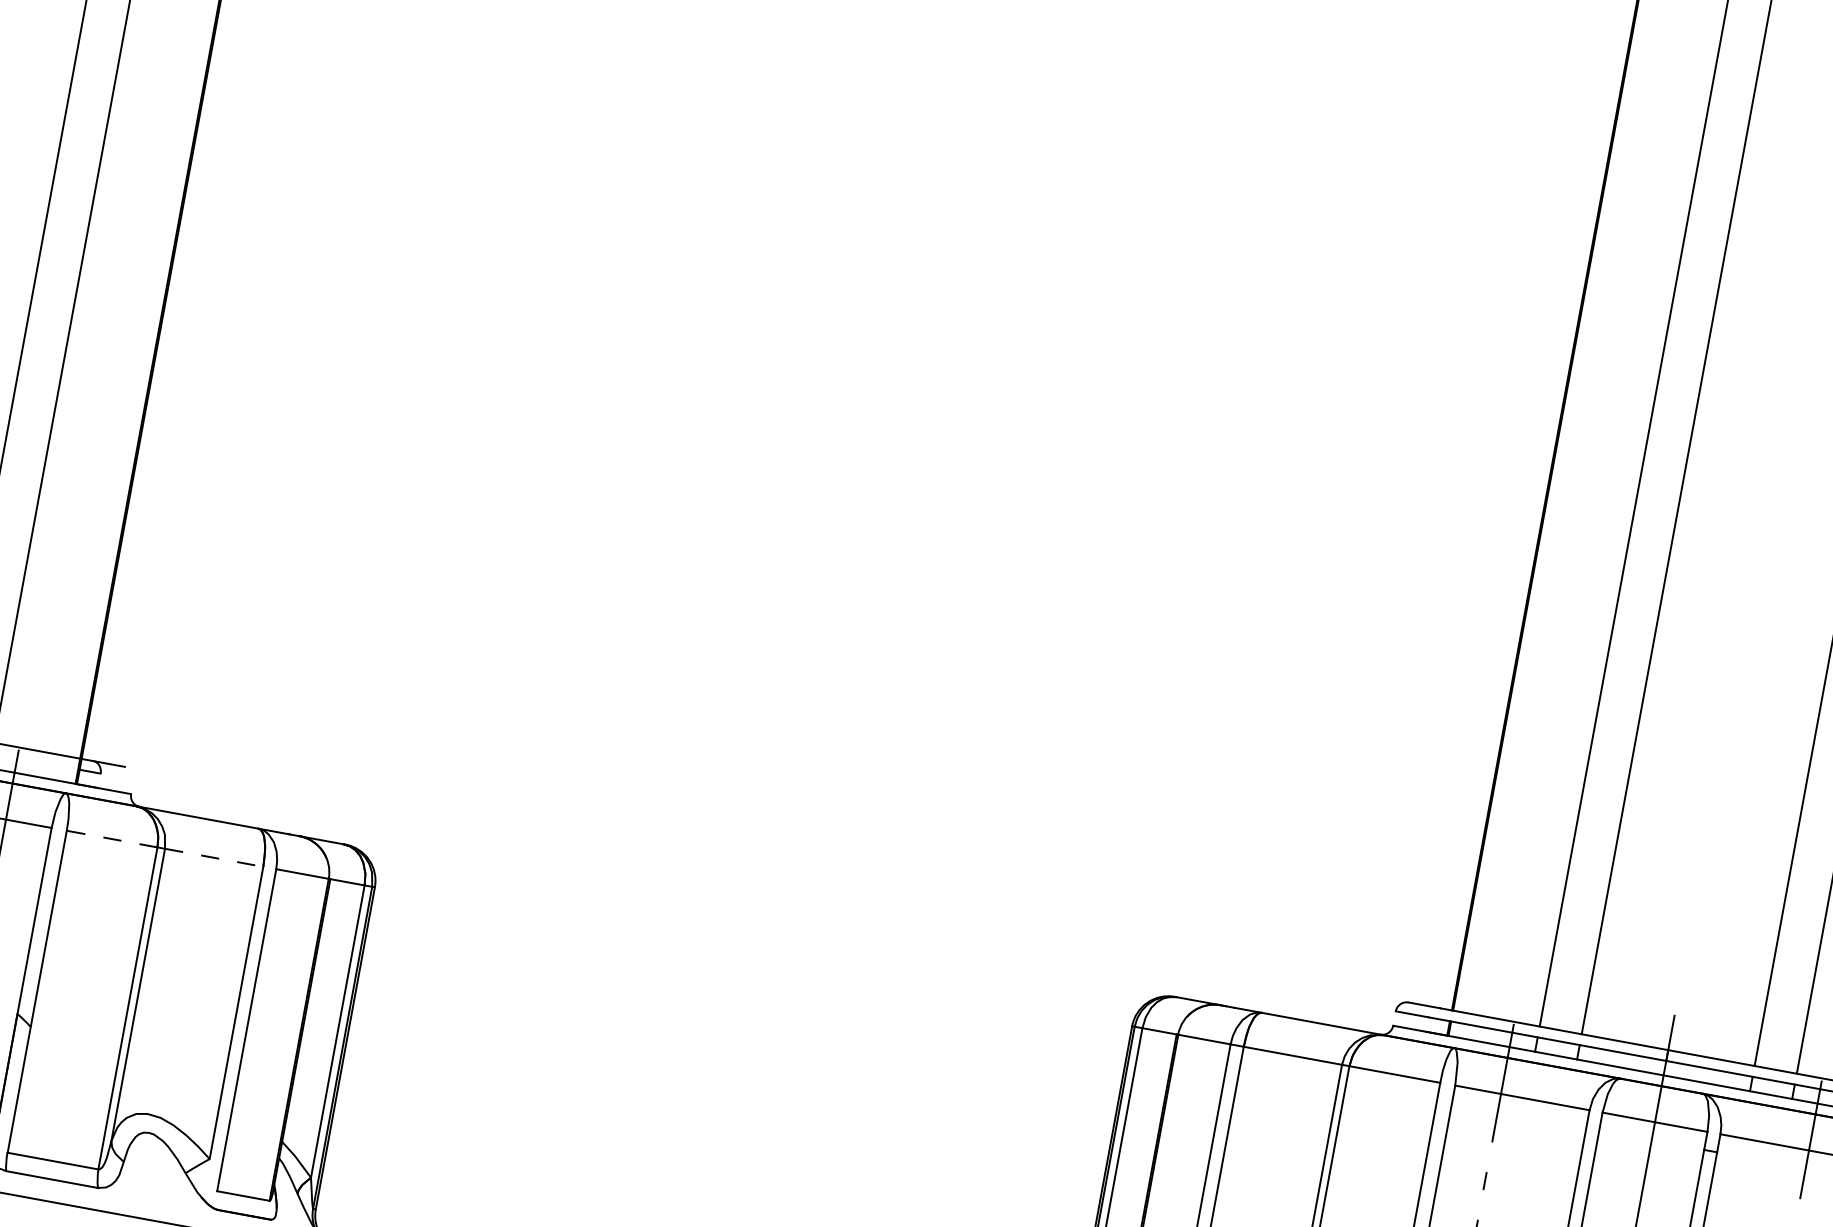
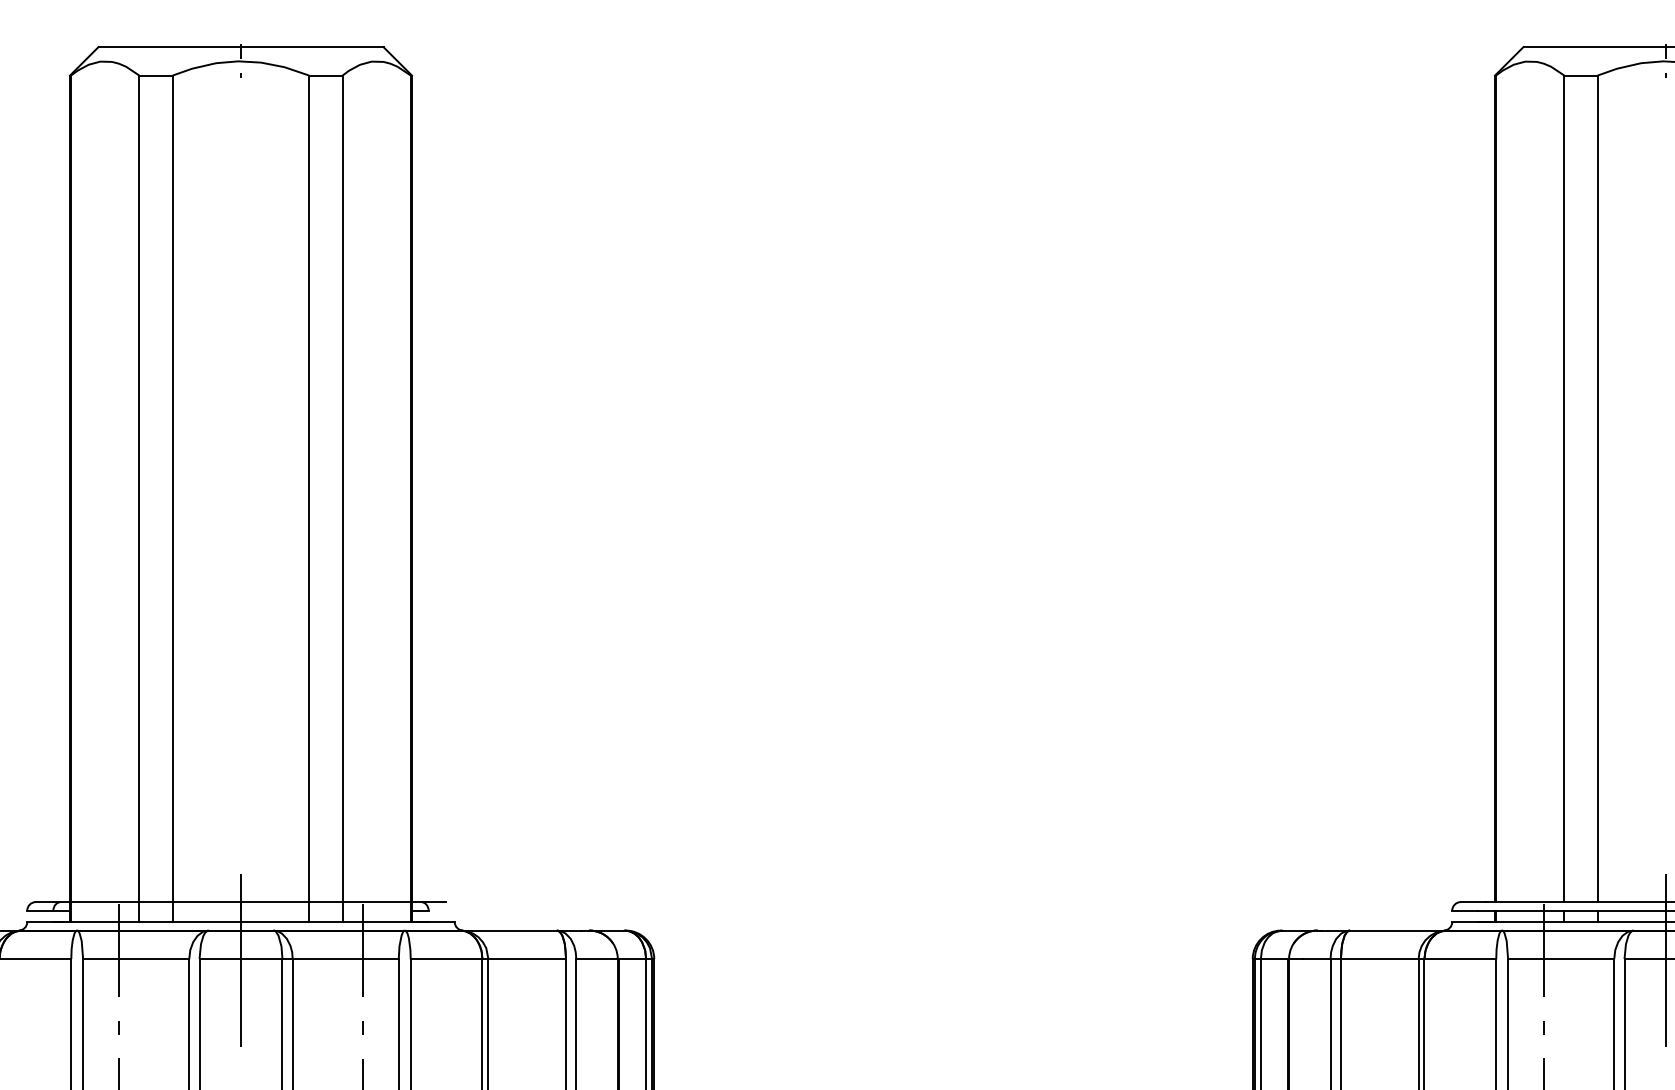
line: (111, 839) -> (446, 959), dashed -> solid
line: (214, 858) -> (527, 959), dashed -> solid

